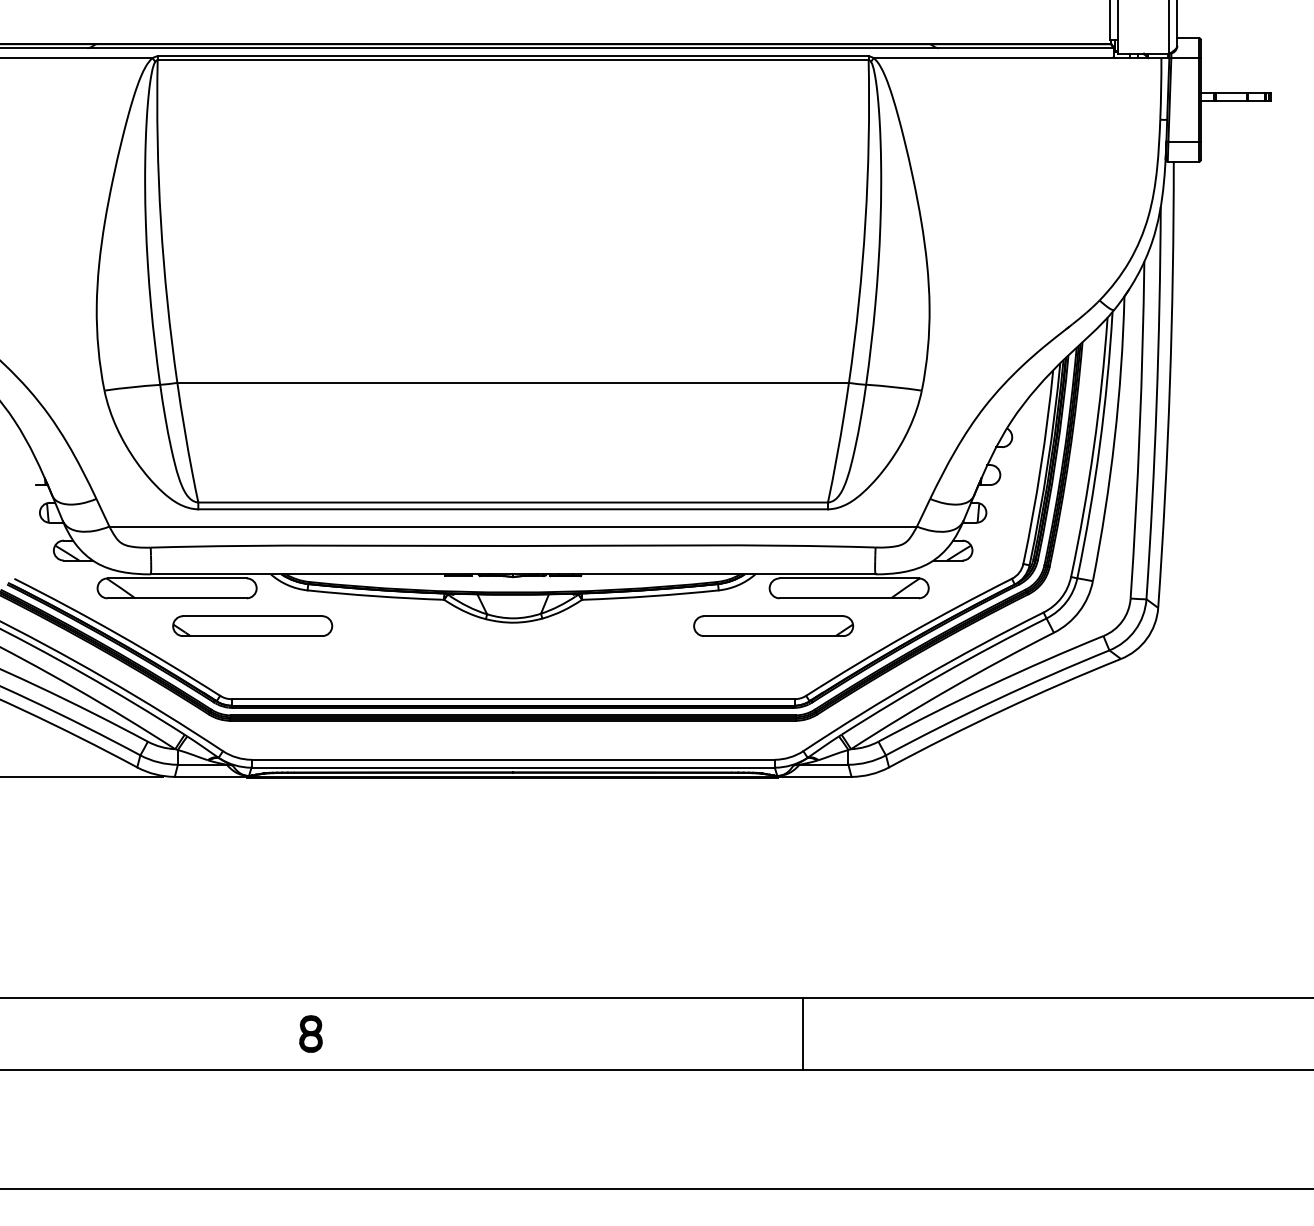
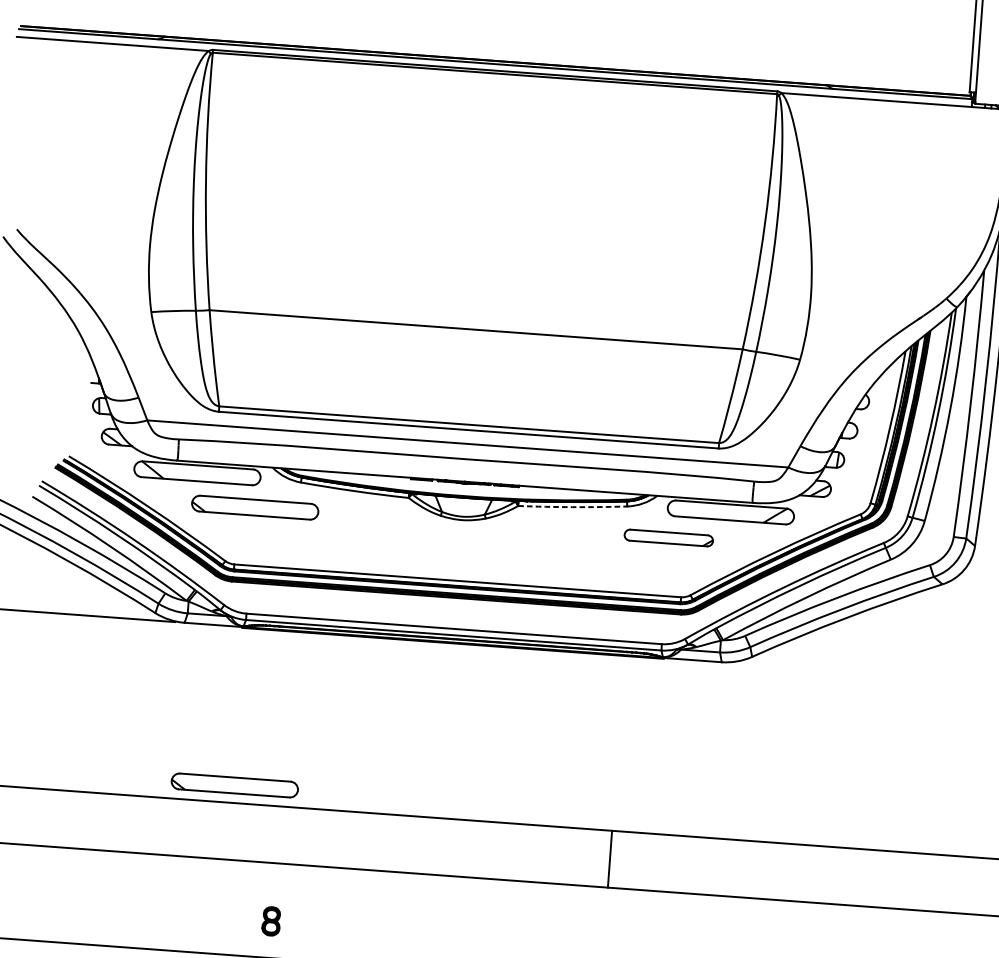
arc: (650, 596) -> (572, 507), solid -> dashed
part: (773, 625) -> (668, 537), size x0.7
part: (252, 975) -> (234, 784), added
part: (310, 1033) -> (271, 920), moved
line: (802, 1033) -> (609, 858), moved

